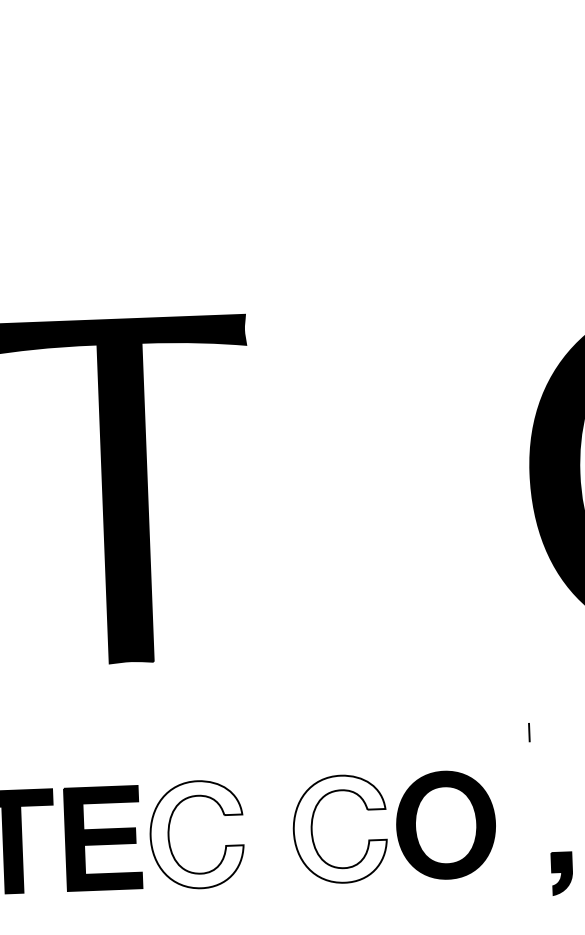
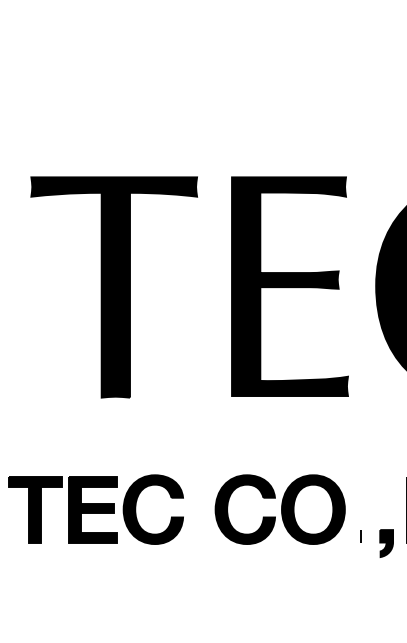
part: (395, 479) -> (289, 286), added
line: (528, 732) -> (360, 536), moved
fill: (340, 829) -> (245, 509), added
fill: (197, 834) -> (153, 509), added

